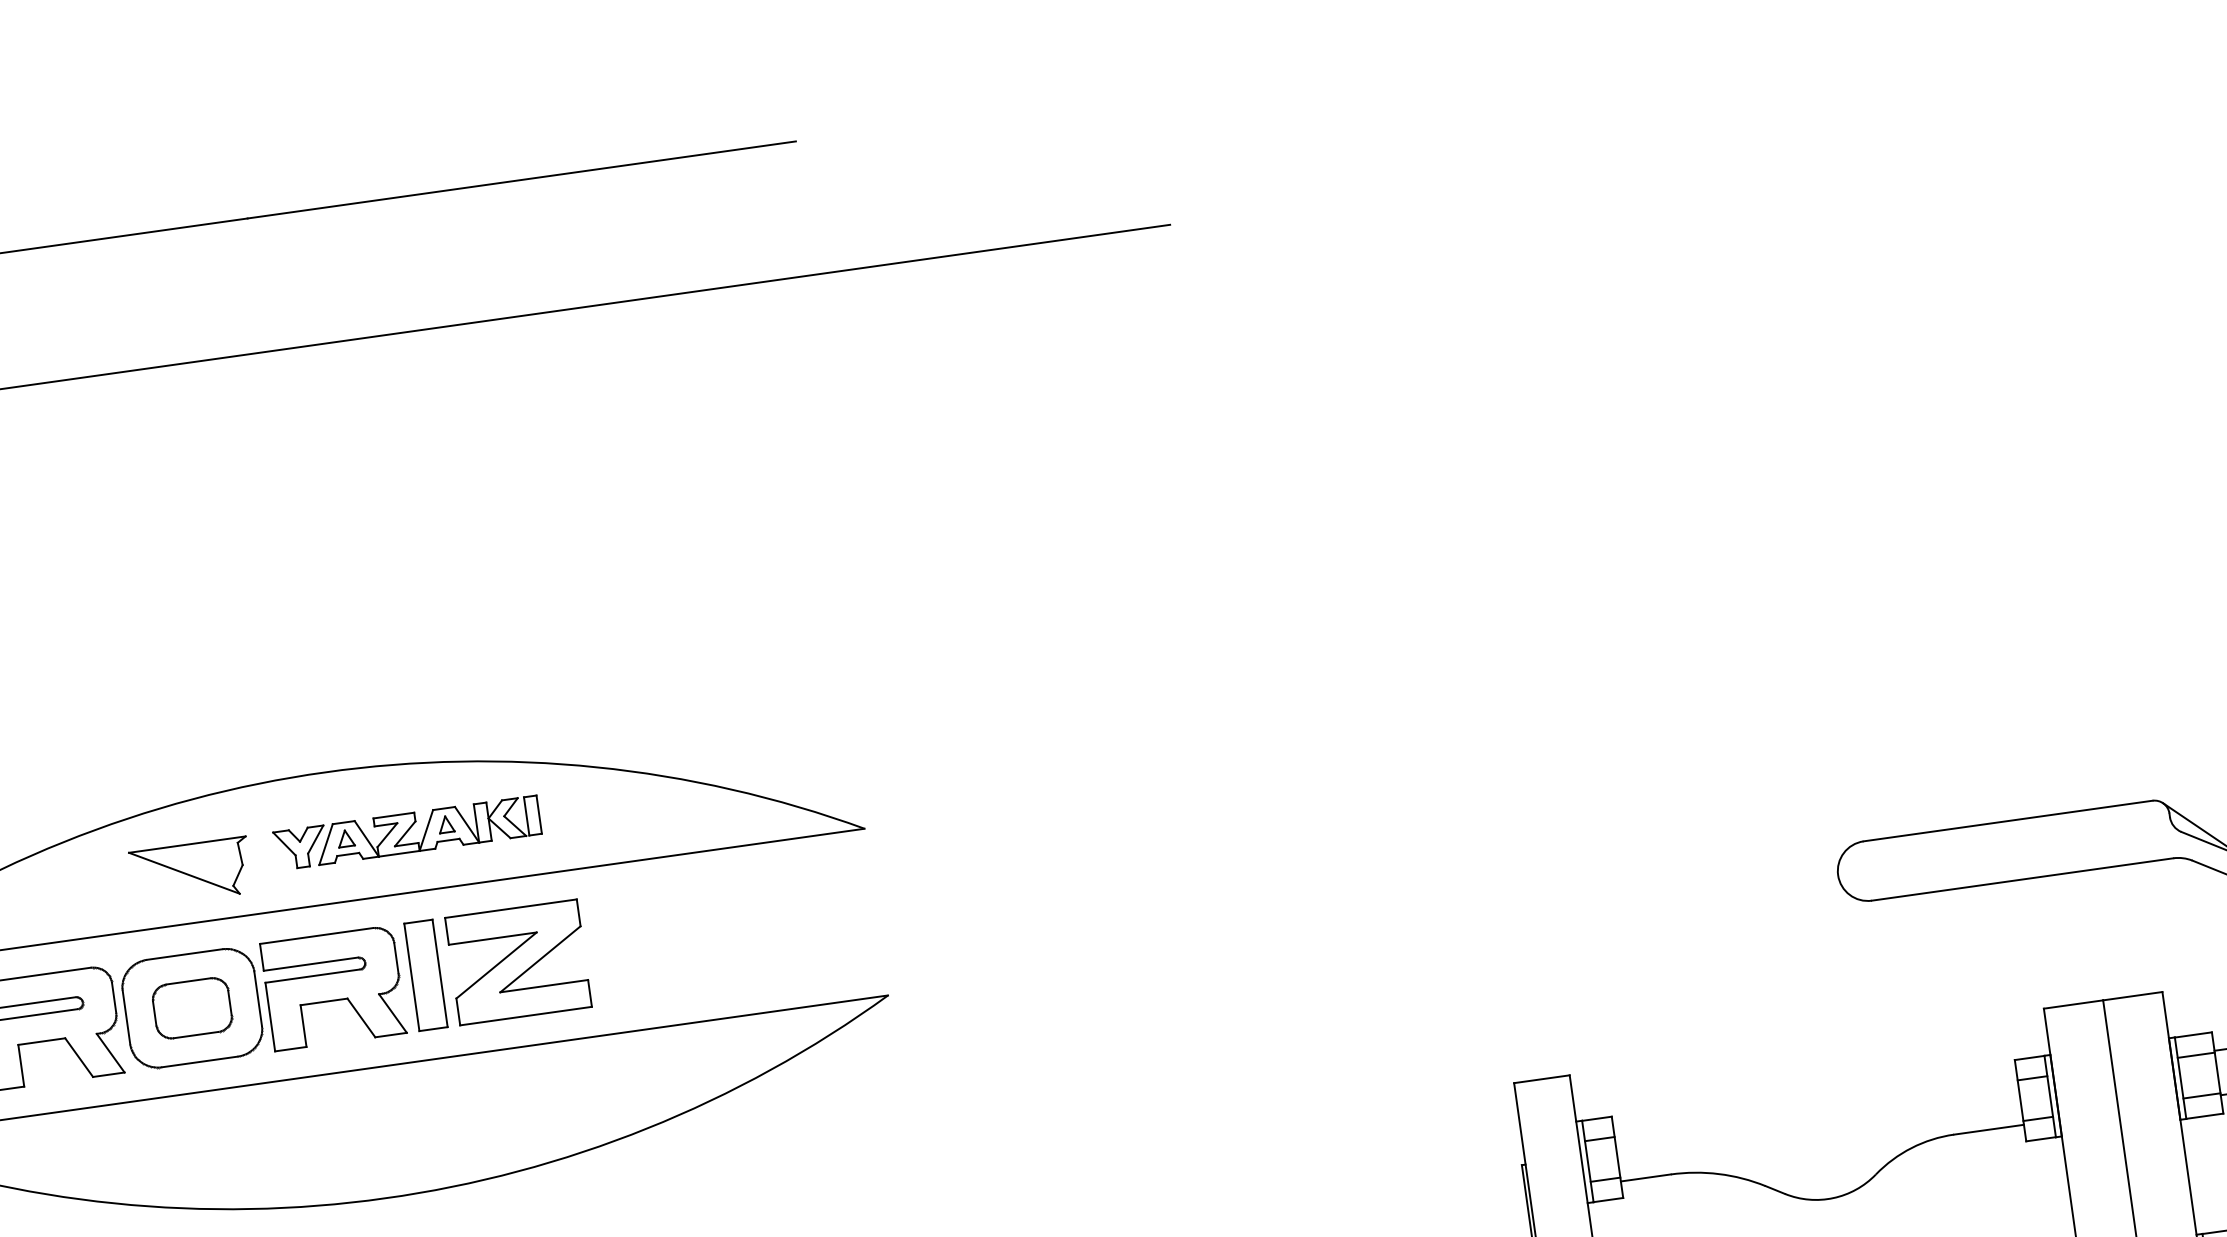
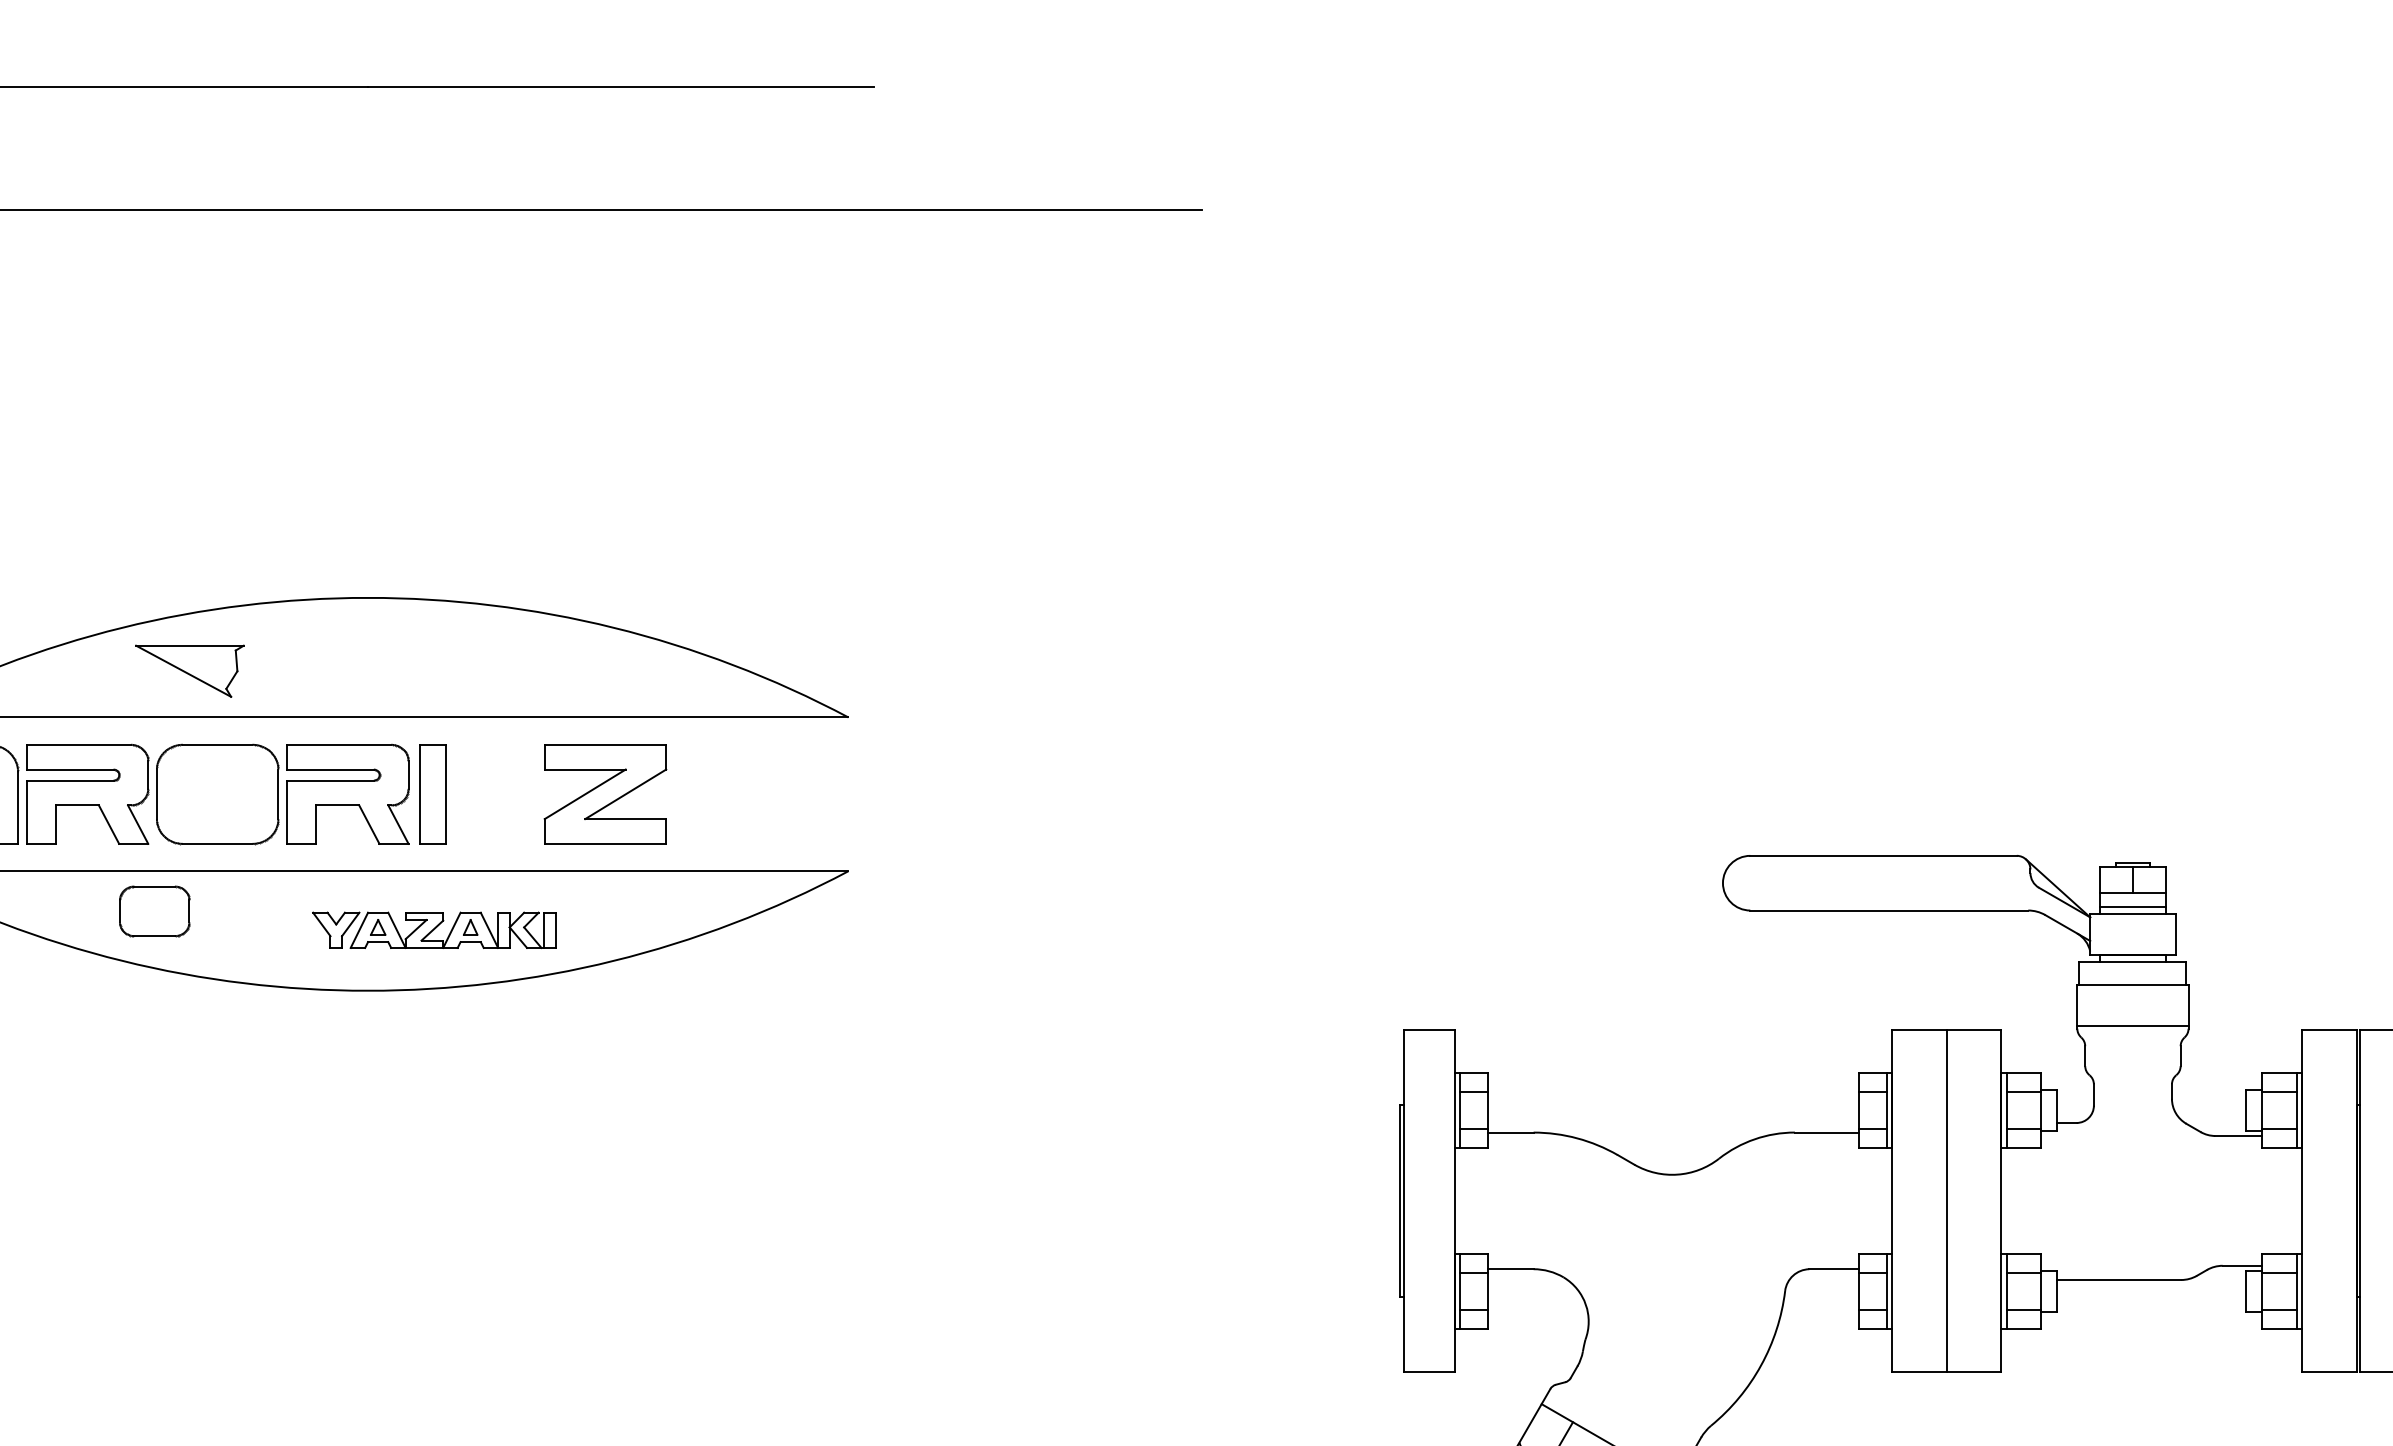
part: (407, 832) -> (434, 929), moved
part: (190, 871) -> (189, 670), moved
part: (518, 962) -> (605, 794), moved
part: (192, 1008) -> (154, 911), moved

